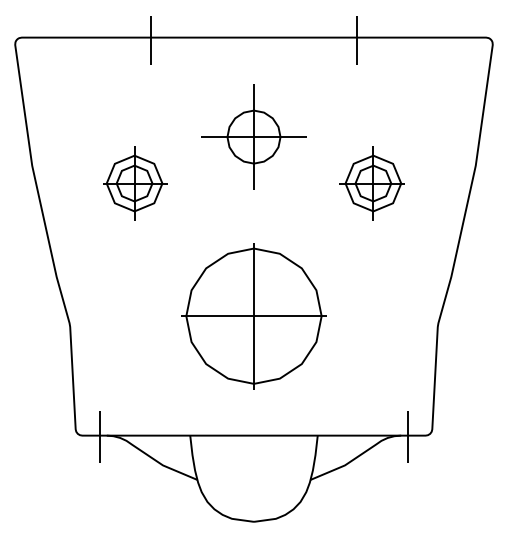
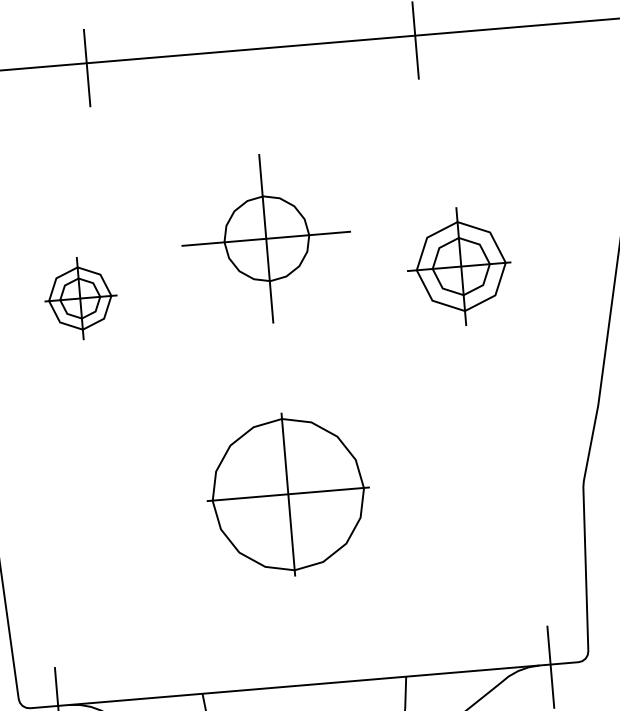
part: (253, 136) -> (266, 237), moved
part: (135, 183) -> (81, 298), size x0.7
part: (253, 316) -> (287, 495), size x0.7

